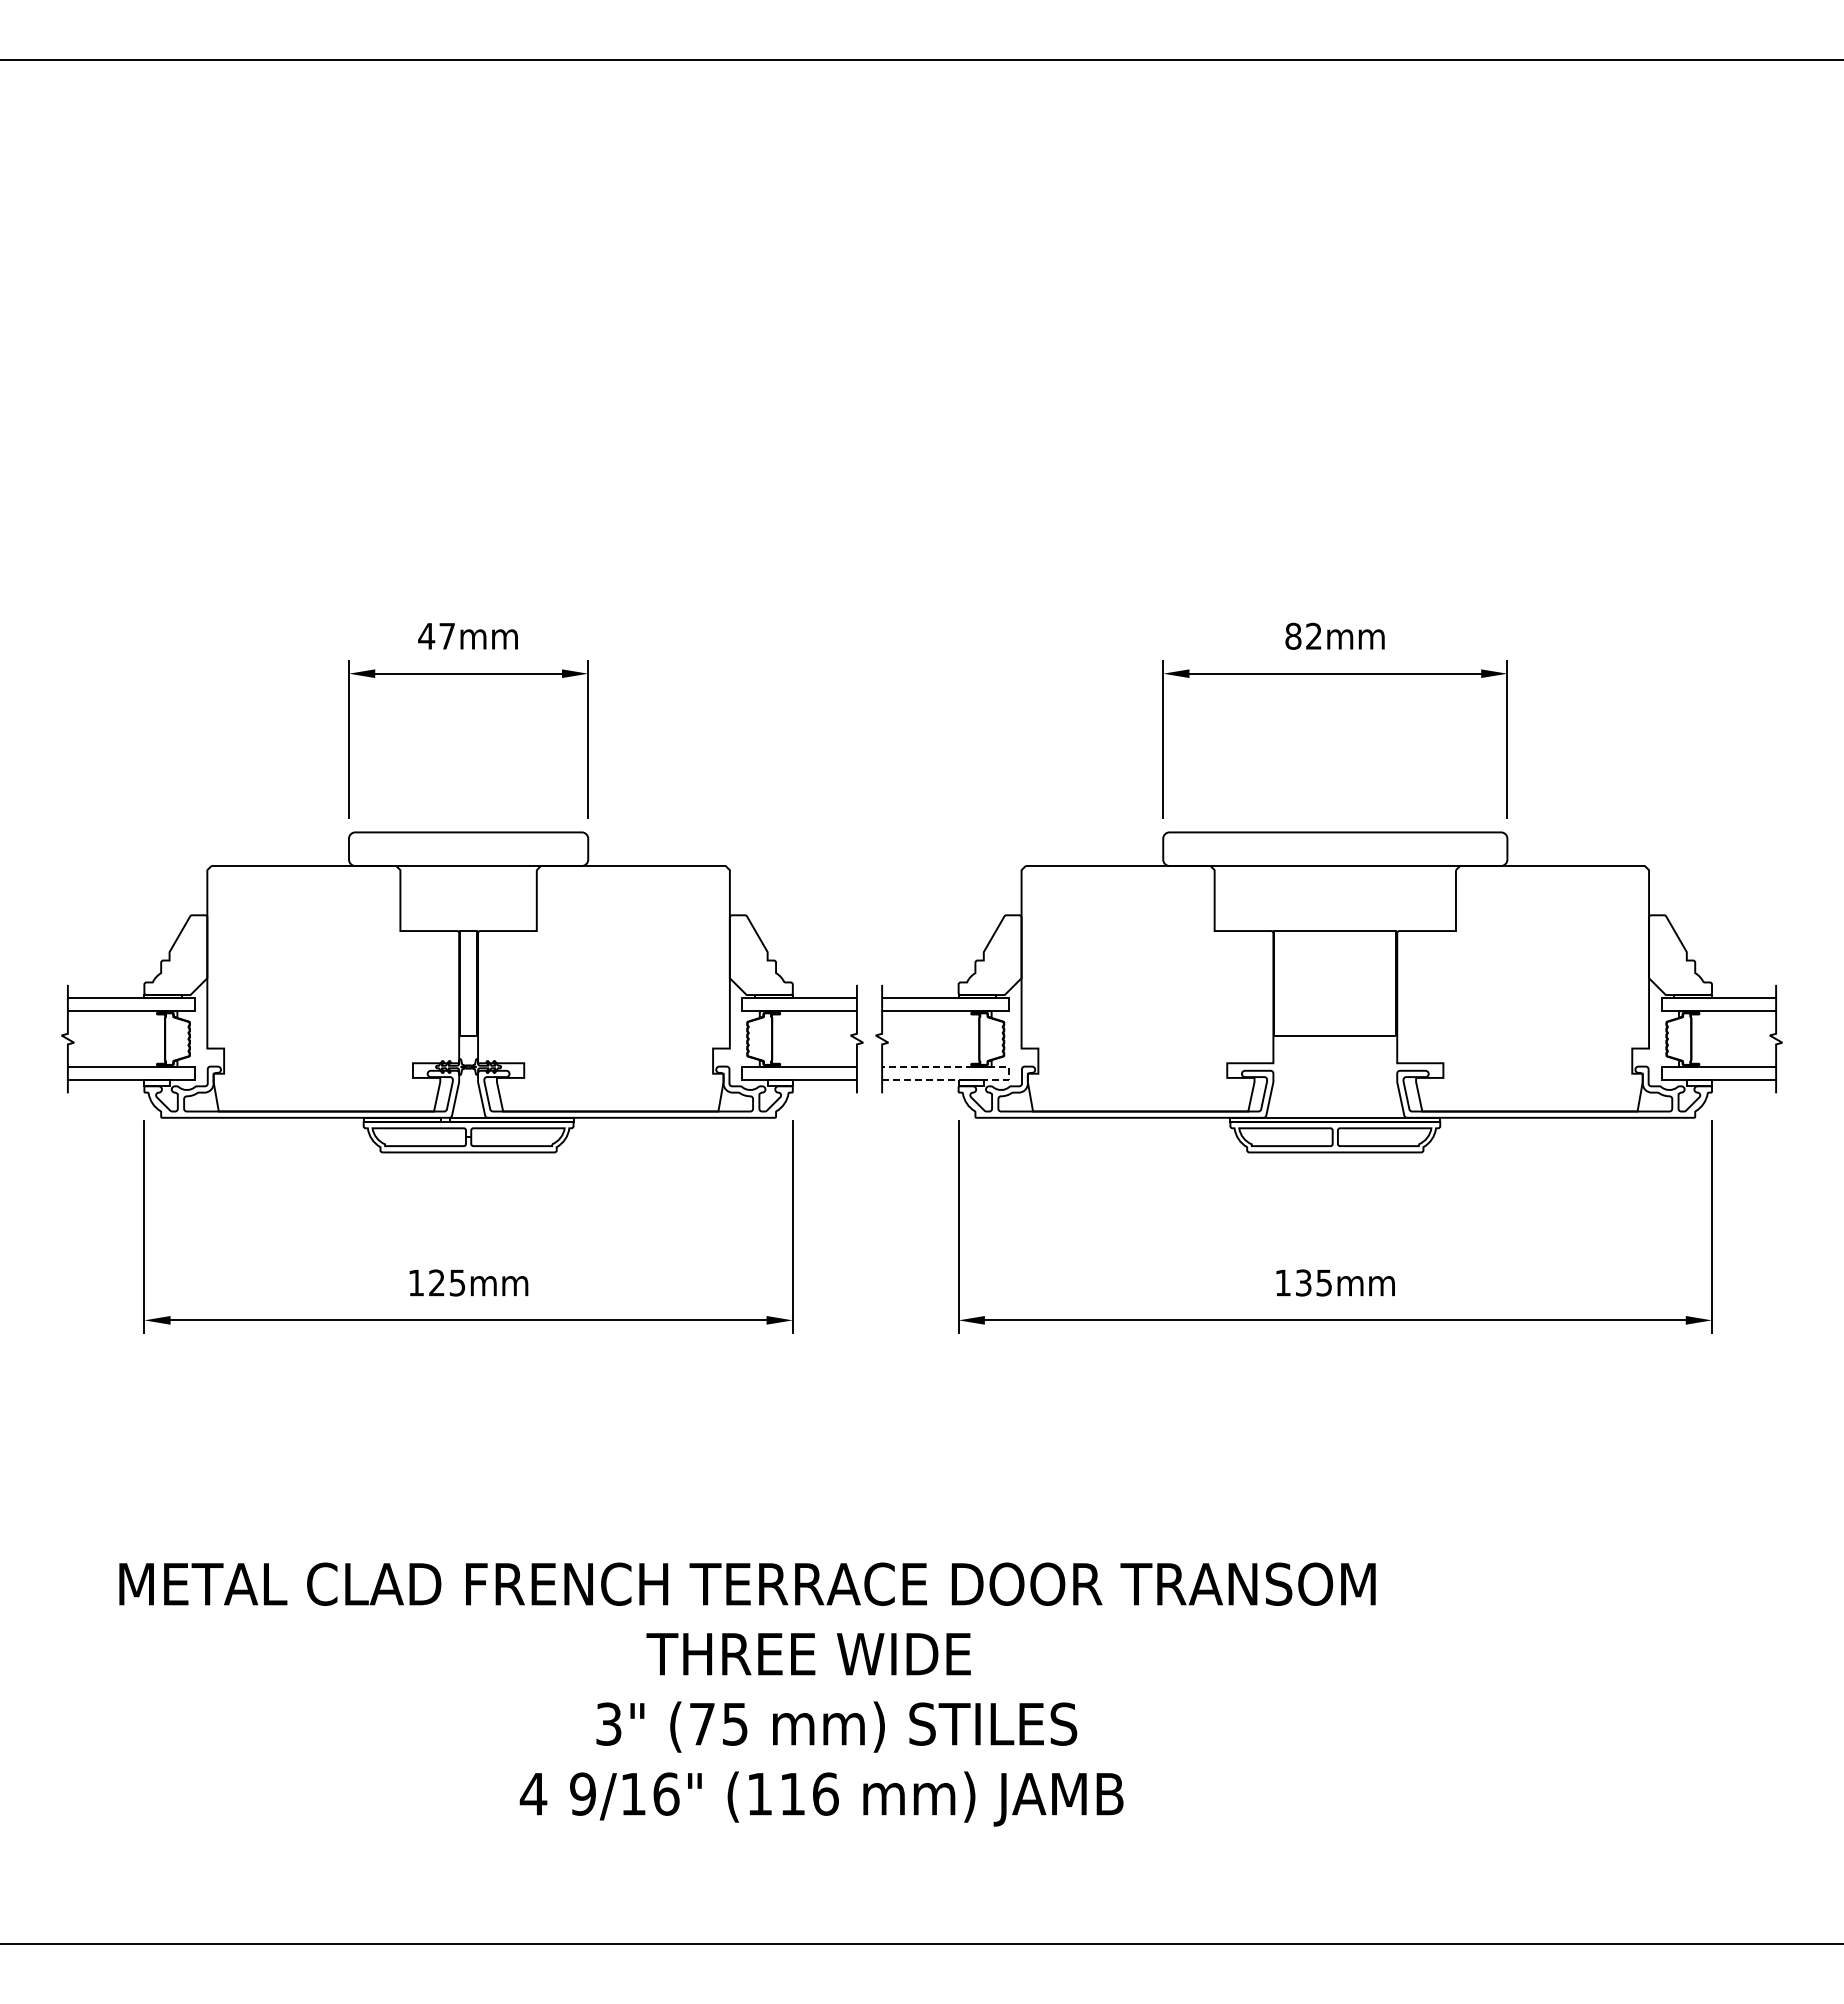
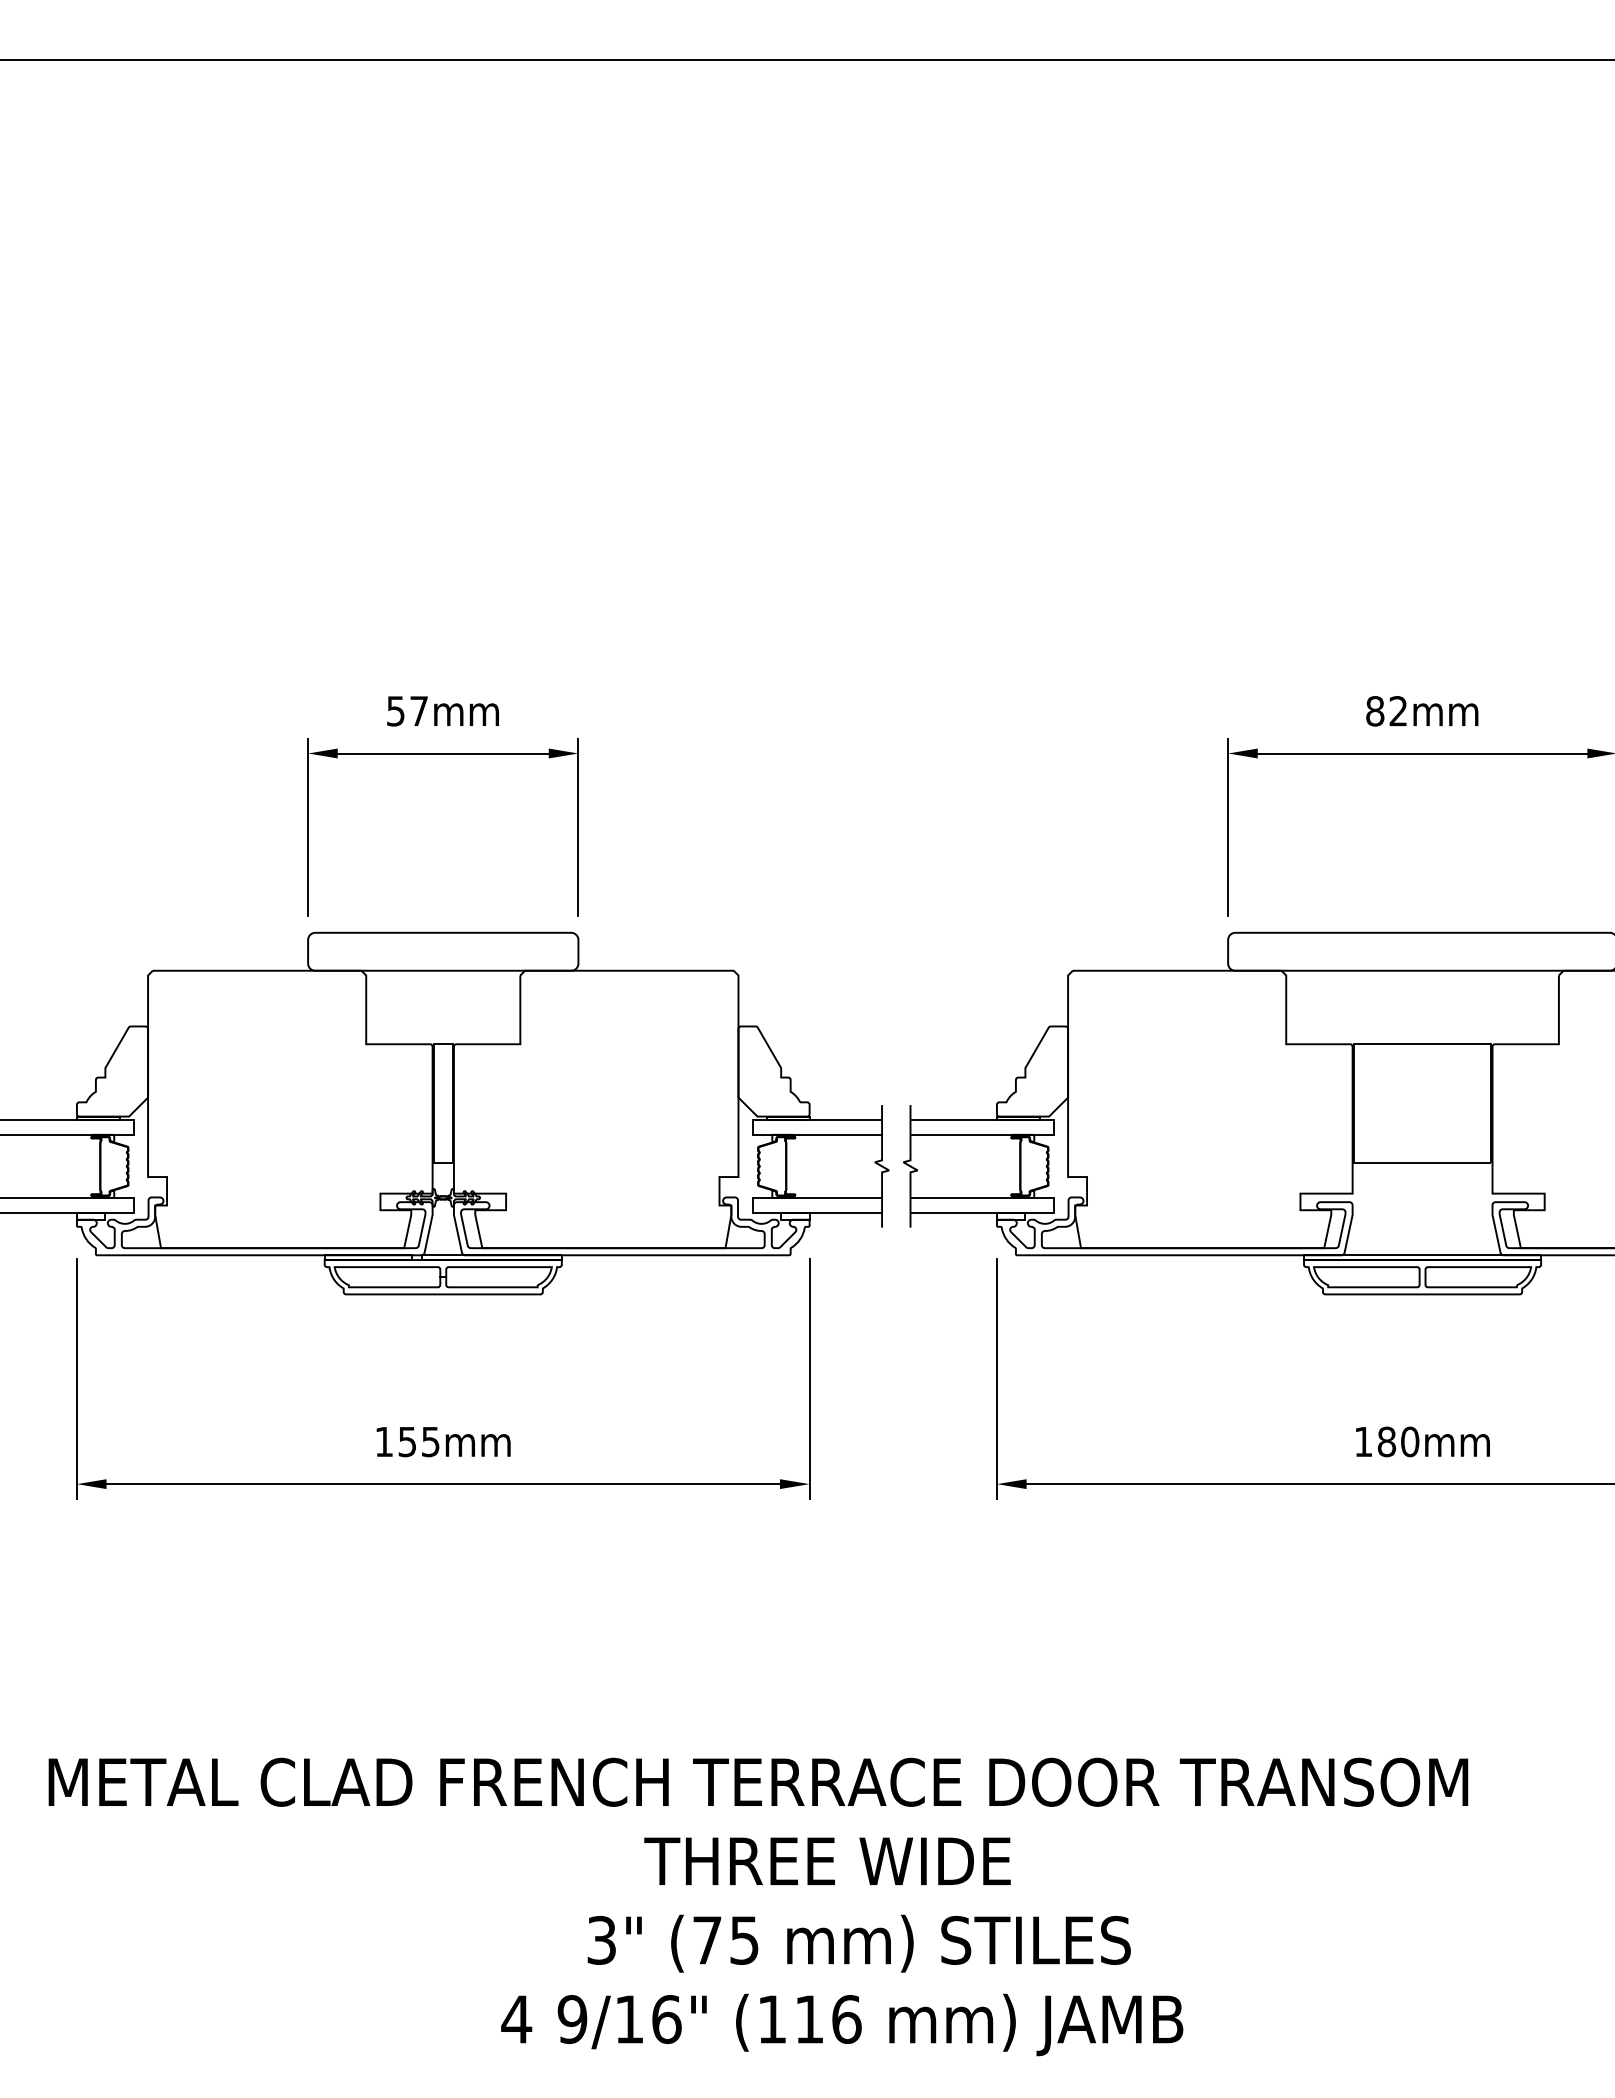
text: (426, 636) -> (395, 711), 47mm -> 57mm
line: (1008, 1073) -> (1053, 1205), dashed -> solid
text: (436, 1282) -> (406, 1441), 125mm -> 155mm
text: (1313, 1282) -> (1397, 1441), 135mm -> 180mm

